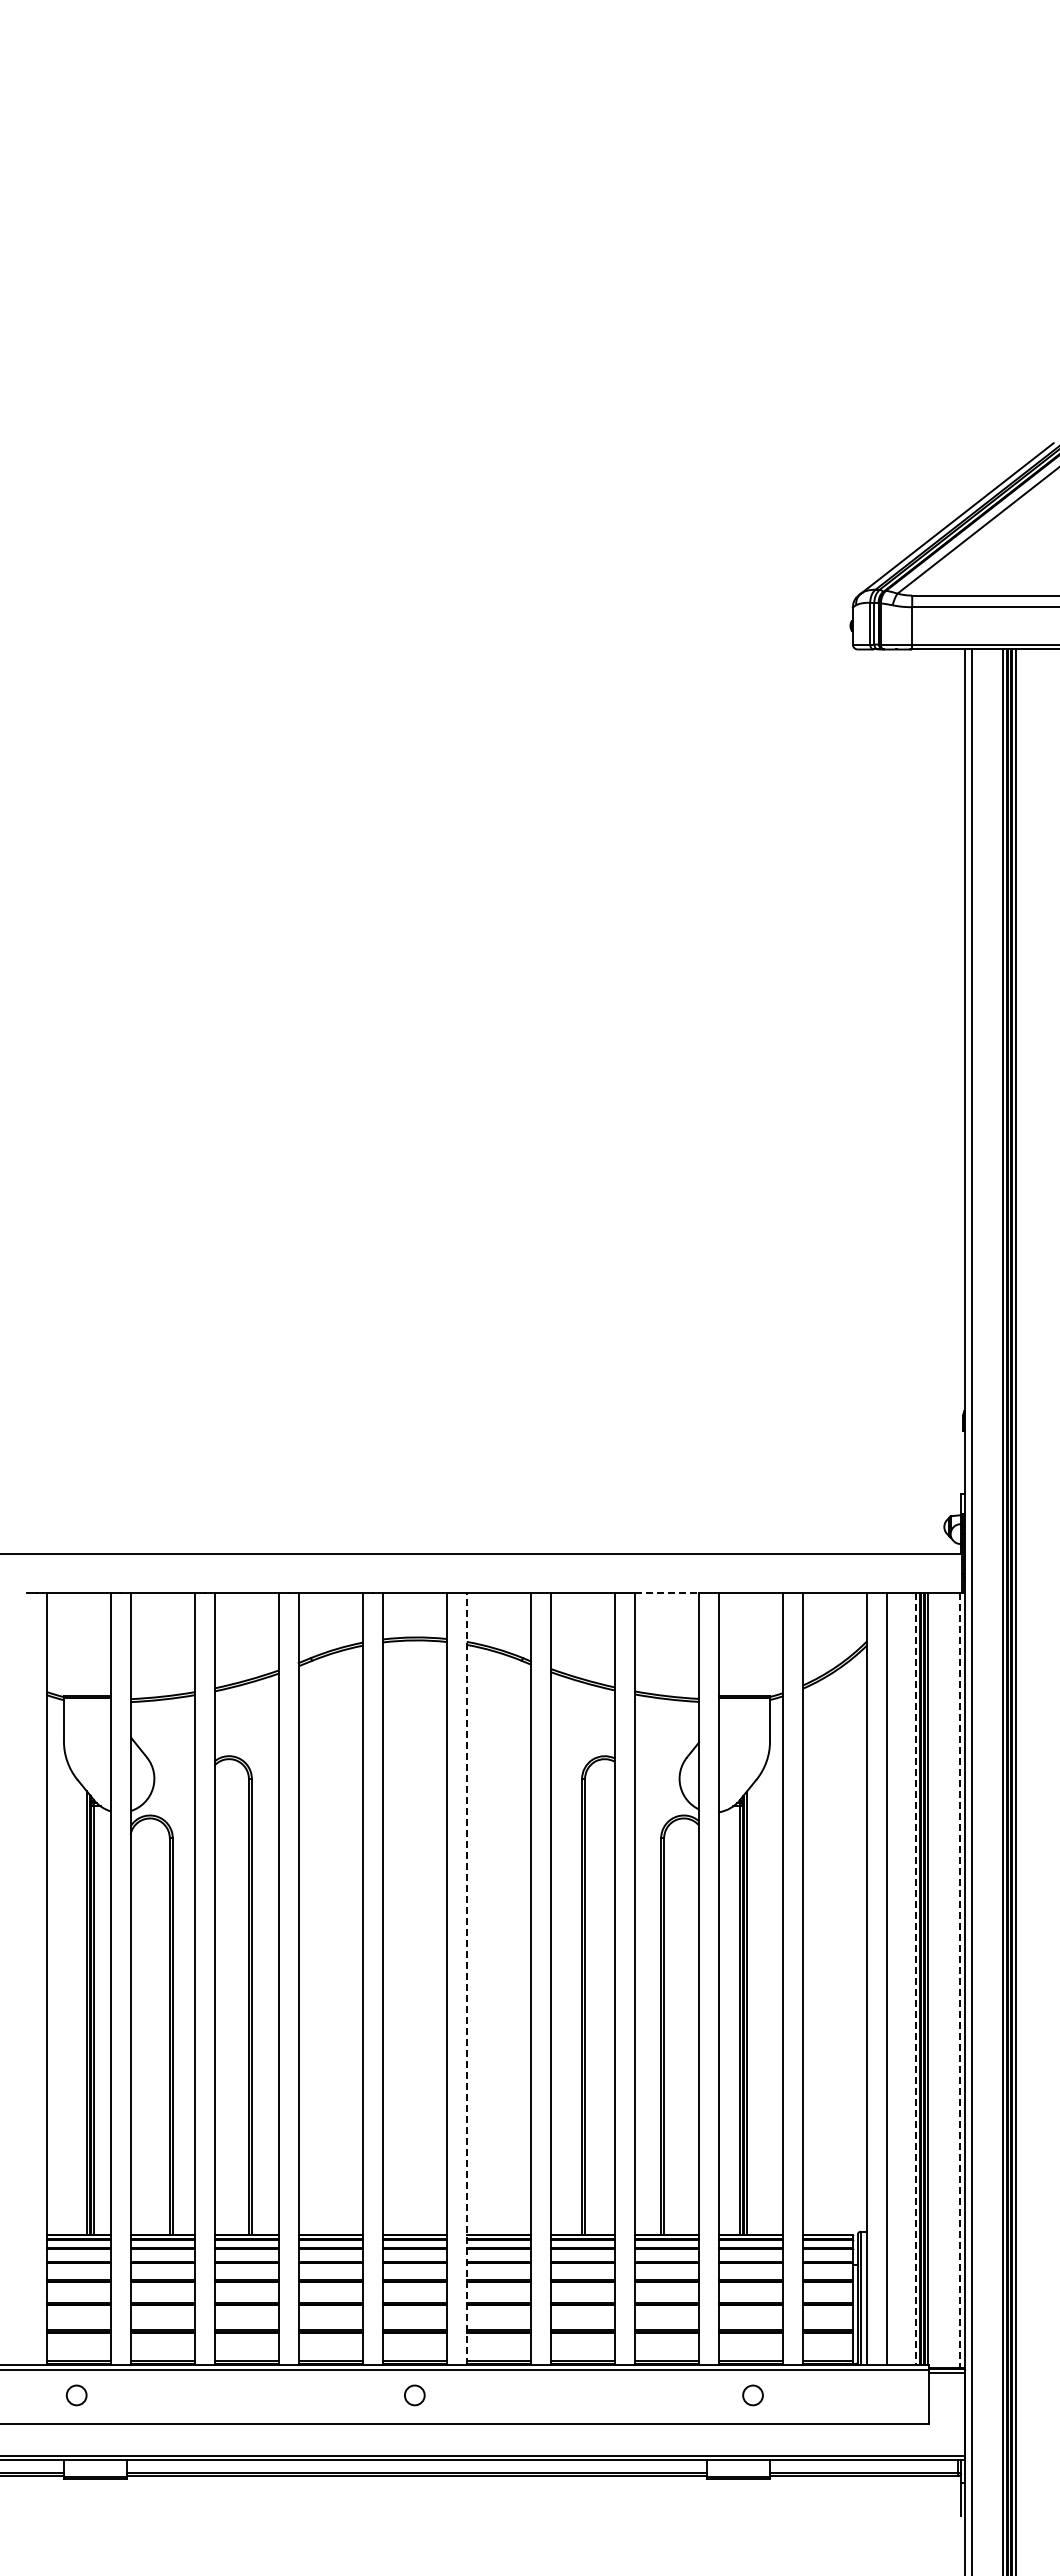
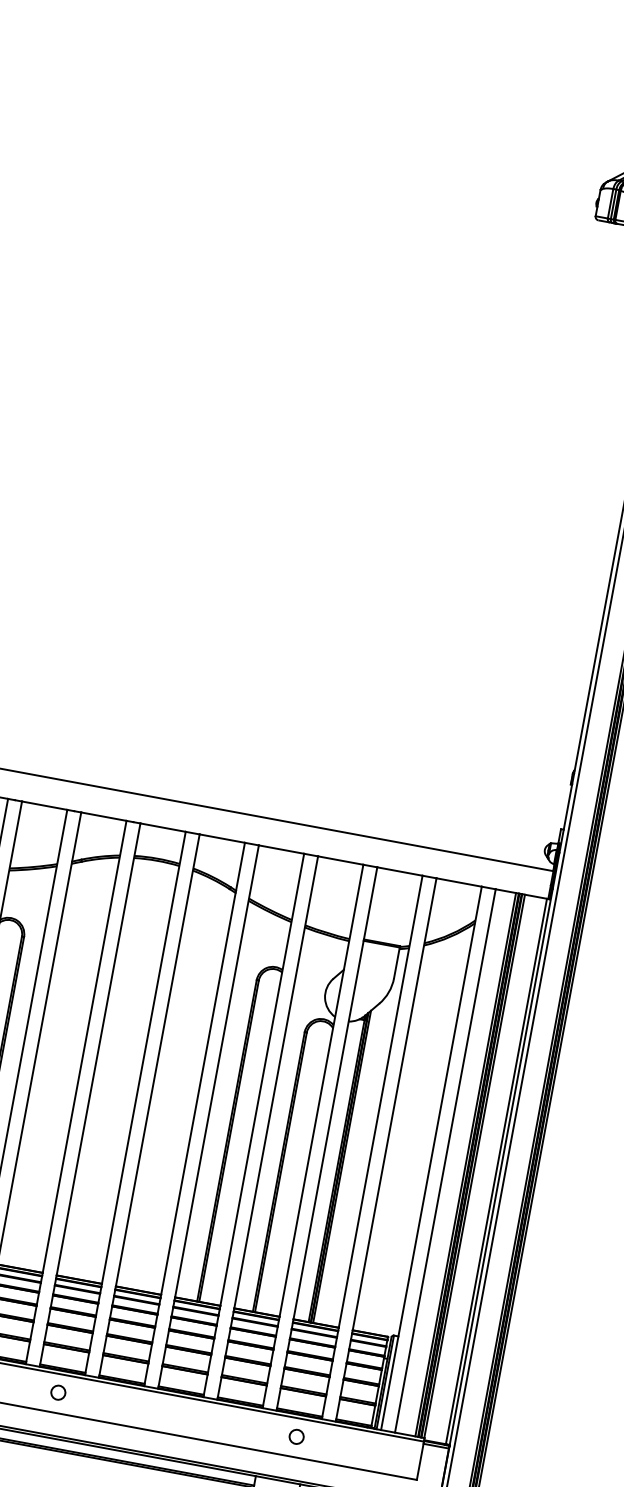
line: (667, 1593) -> (341, 860), dashed -> solid
line: (466, 1979) -> (149, 1106), dashed -> solid
line: (915, 1979) -> (465, 1165), dashed -> solid
line: (959, 1981) -> (496, 1172), dashed -> solid

